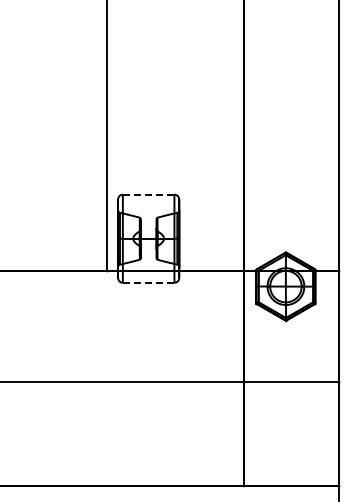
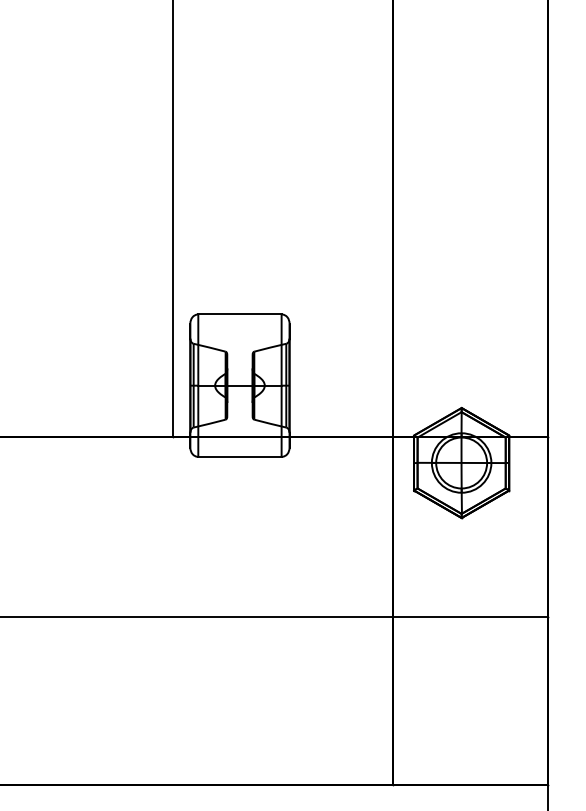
line: (148, 194) -> (239, 314), dashed -> solid
line: (148, 282) -> (239, 456), dashed -> solid

